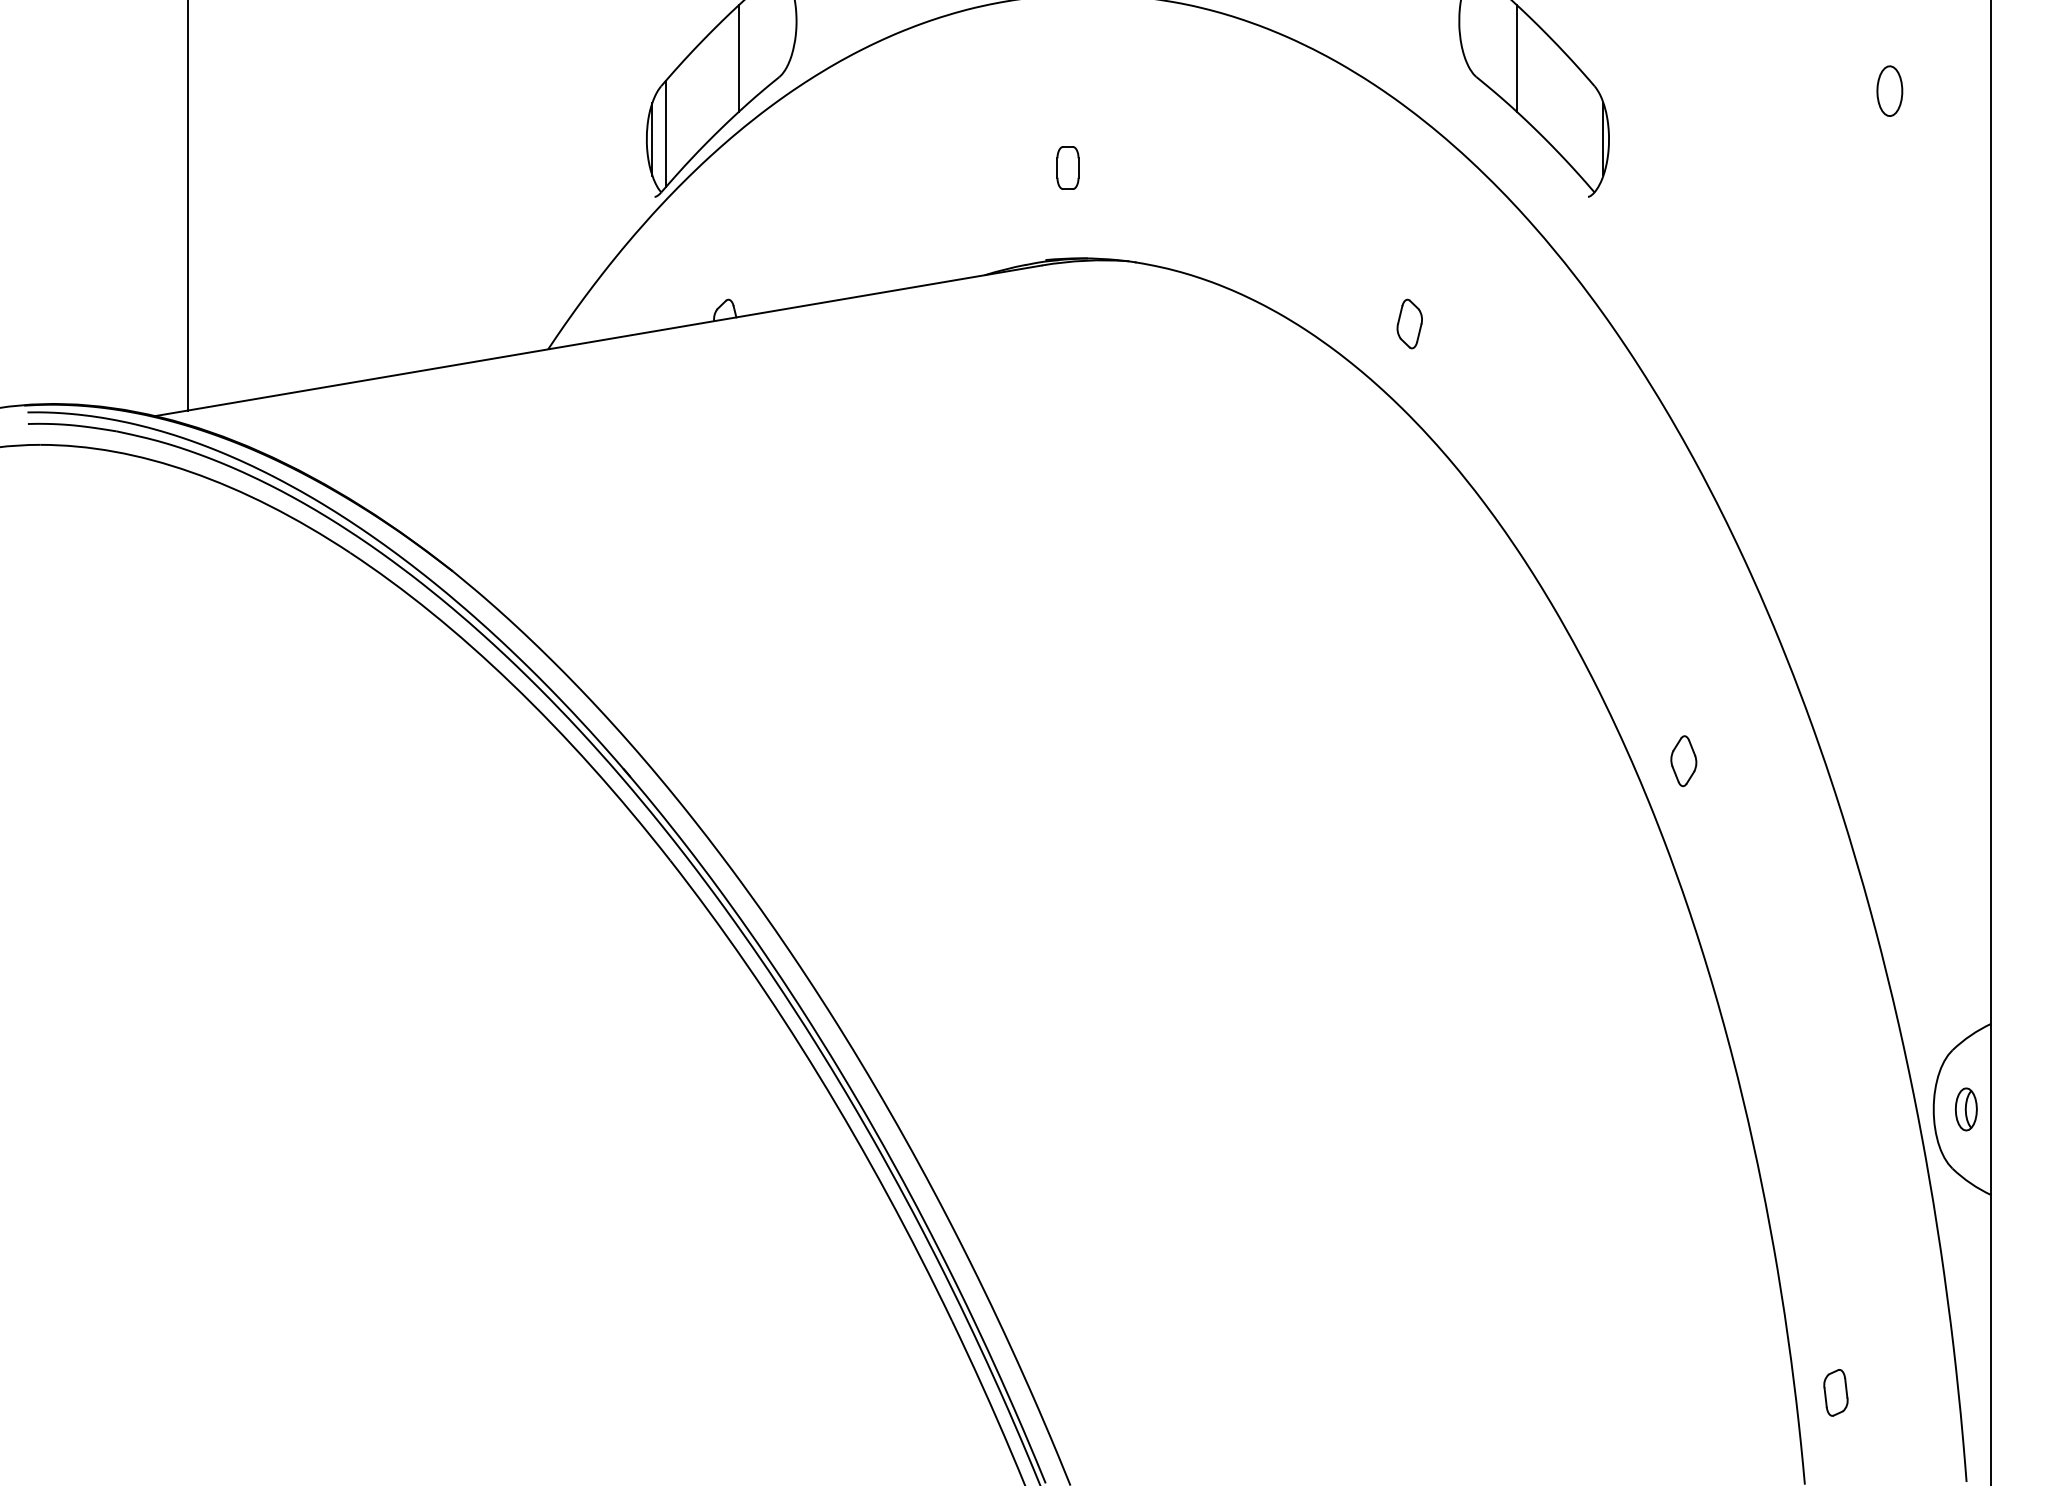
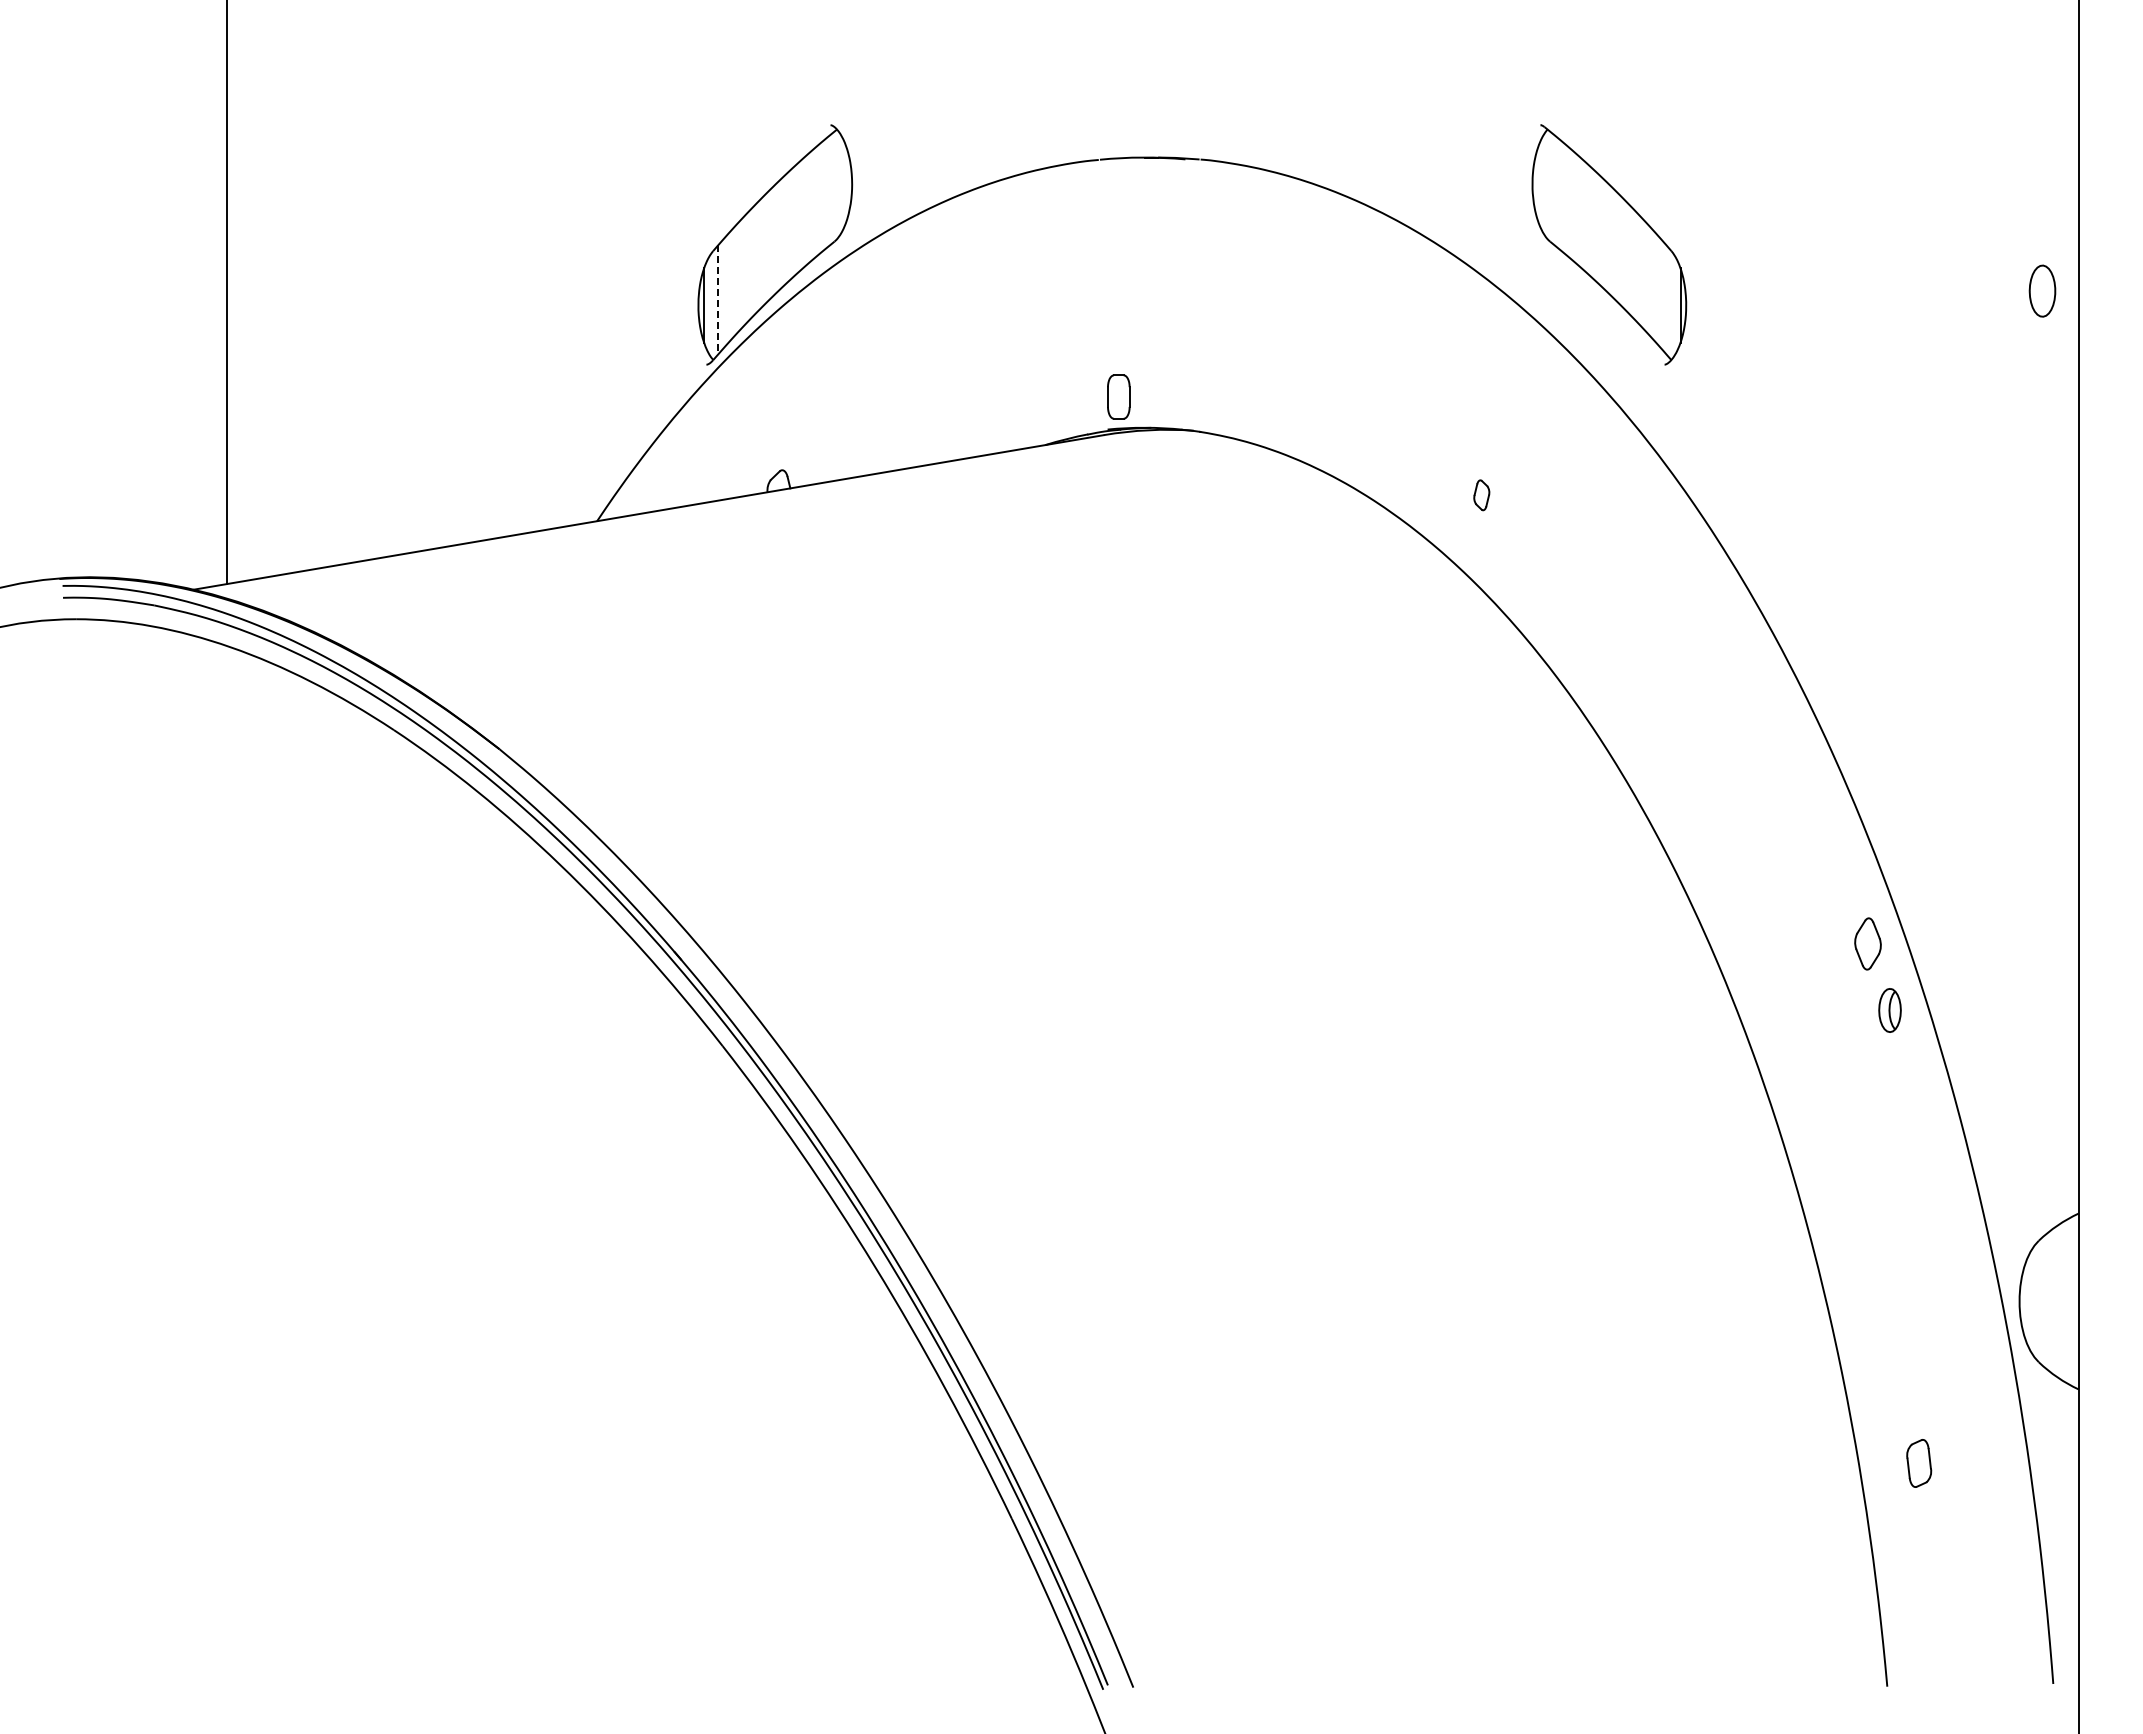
line: (739, 58) -> (793, 222), removed
line: (1516, 58) -> (1591, 222), removed
part: (1889, 90) -> (2042, 290), moved
line: (666, 133) -> (718, 299), solid -> dashed
part: (1067, 167) -> (1118, 396), moved
part: (1409, 324) -> (1481, 495), size x0.6
part: (1683, 760) -> (1867, 943), moved
part: (1965, 1109) -> (1889, 1010), moved
part: (1836, 1392) -> (1919, 1463), moved

